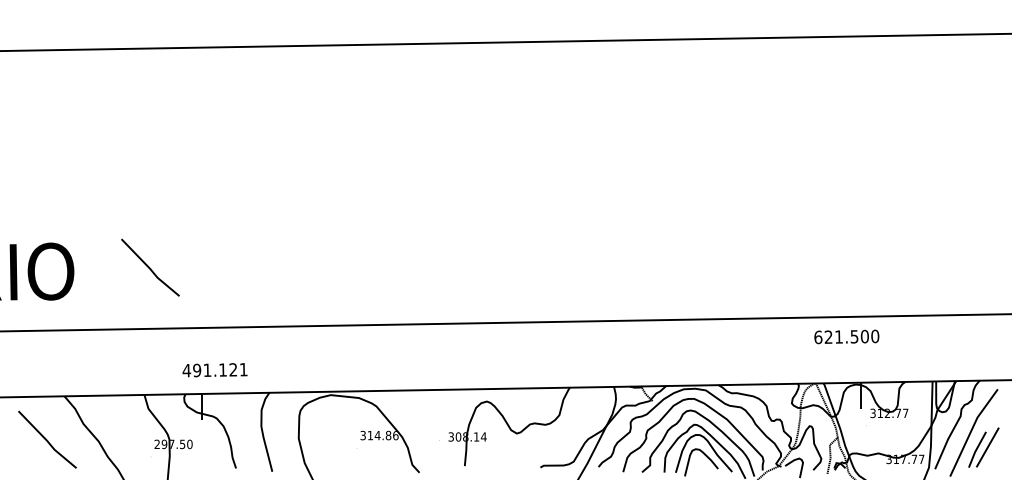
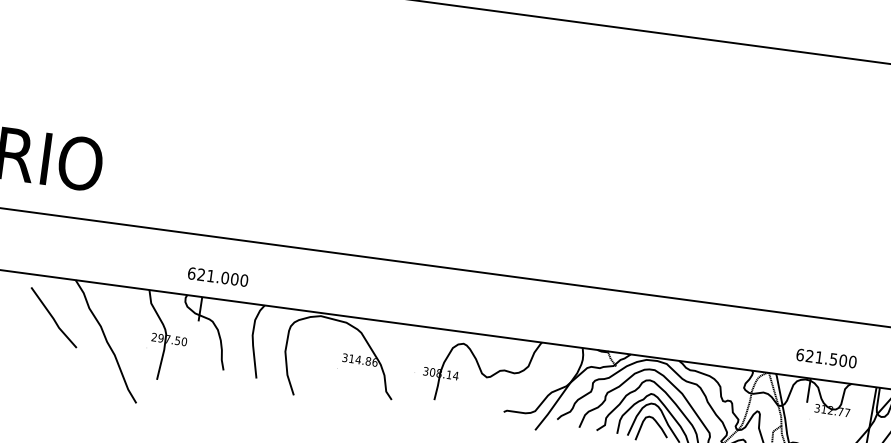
line: (150, 267) -> (172, 173), removed
text: (846, 336) -> (826, 358), moved
text: (214, 370) -> (217, 277), 491.121 -> 621.000

